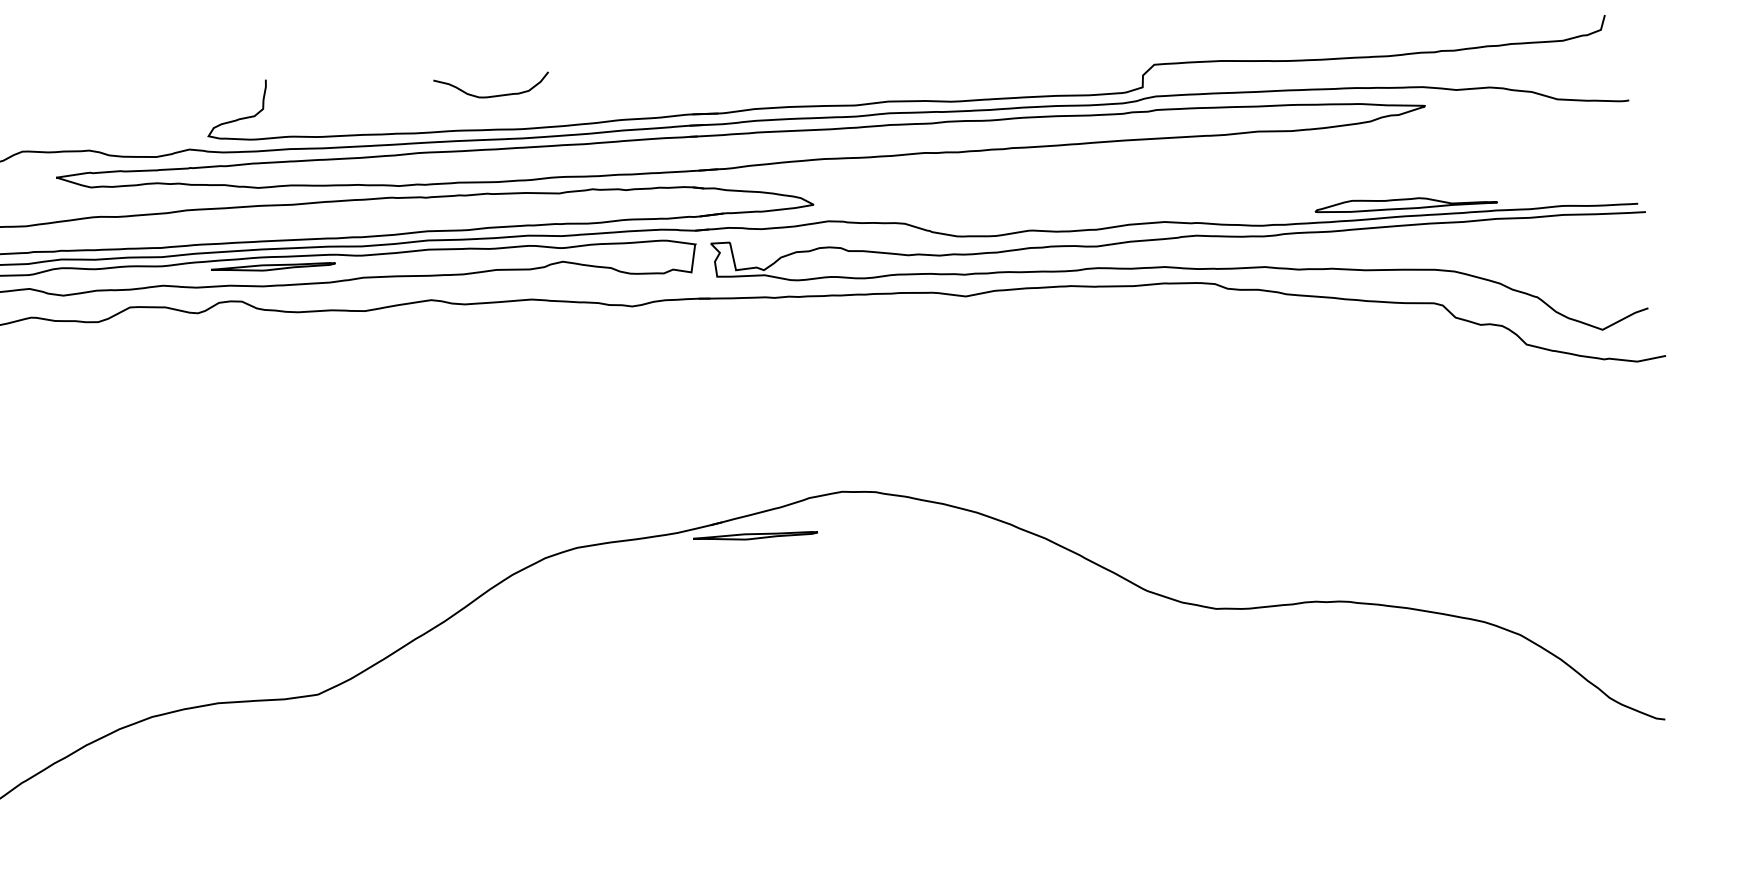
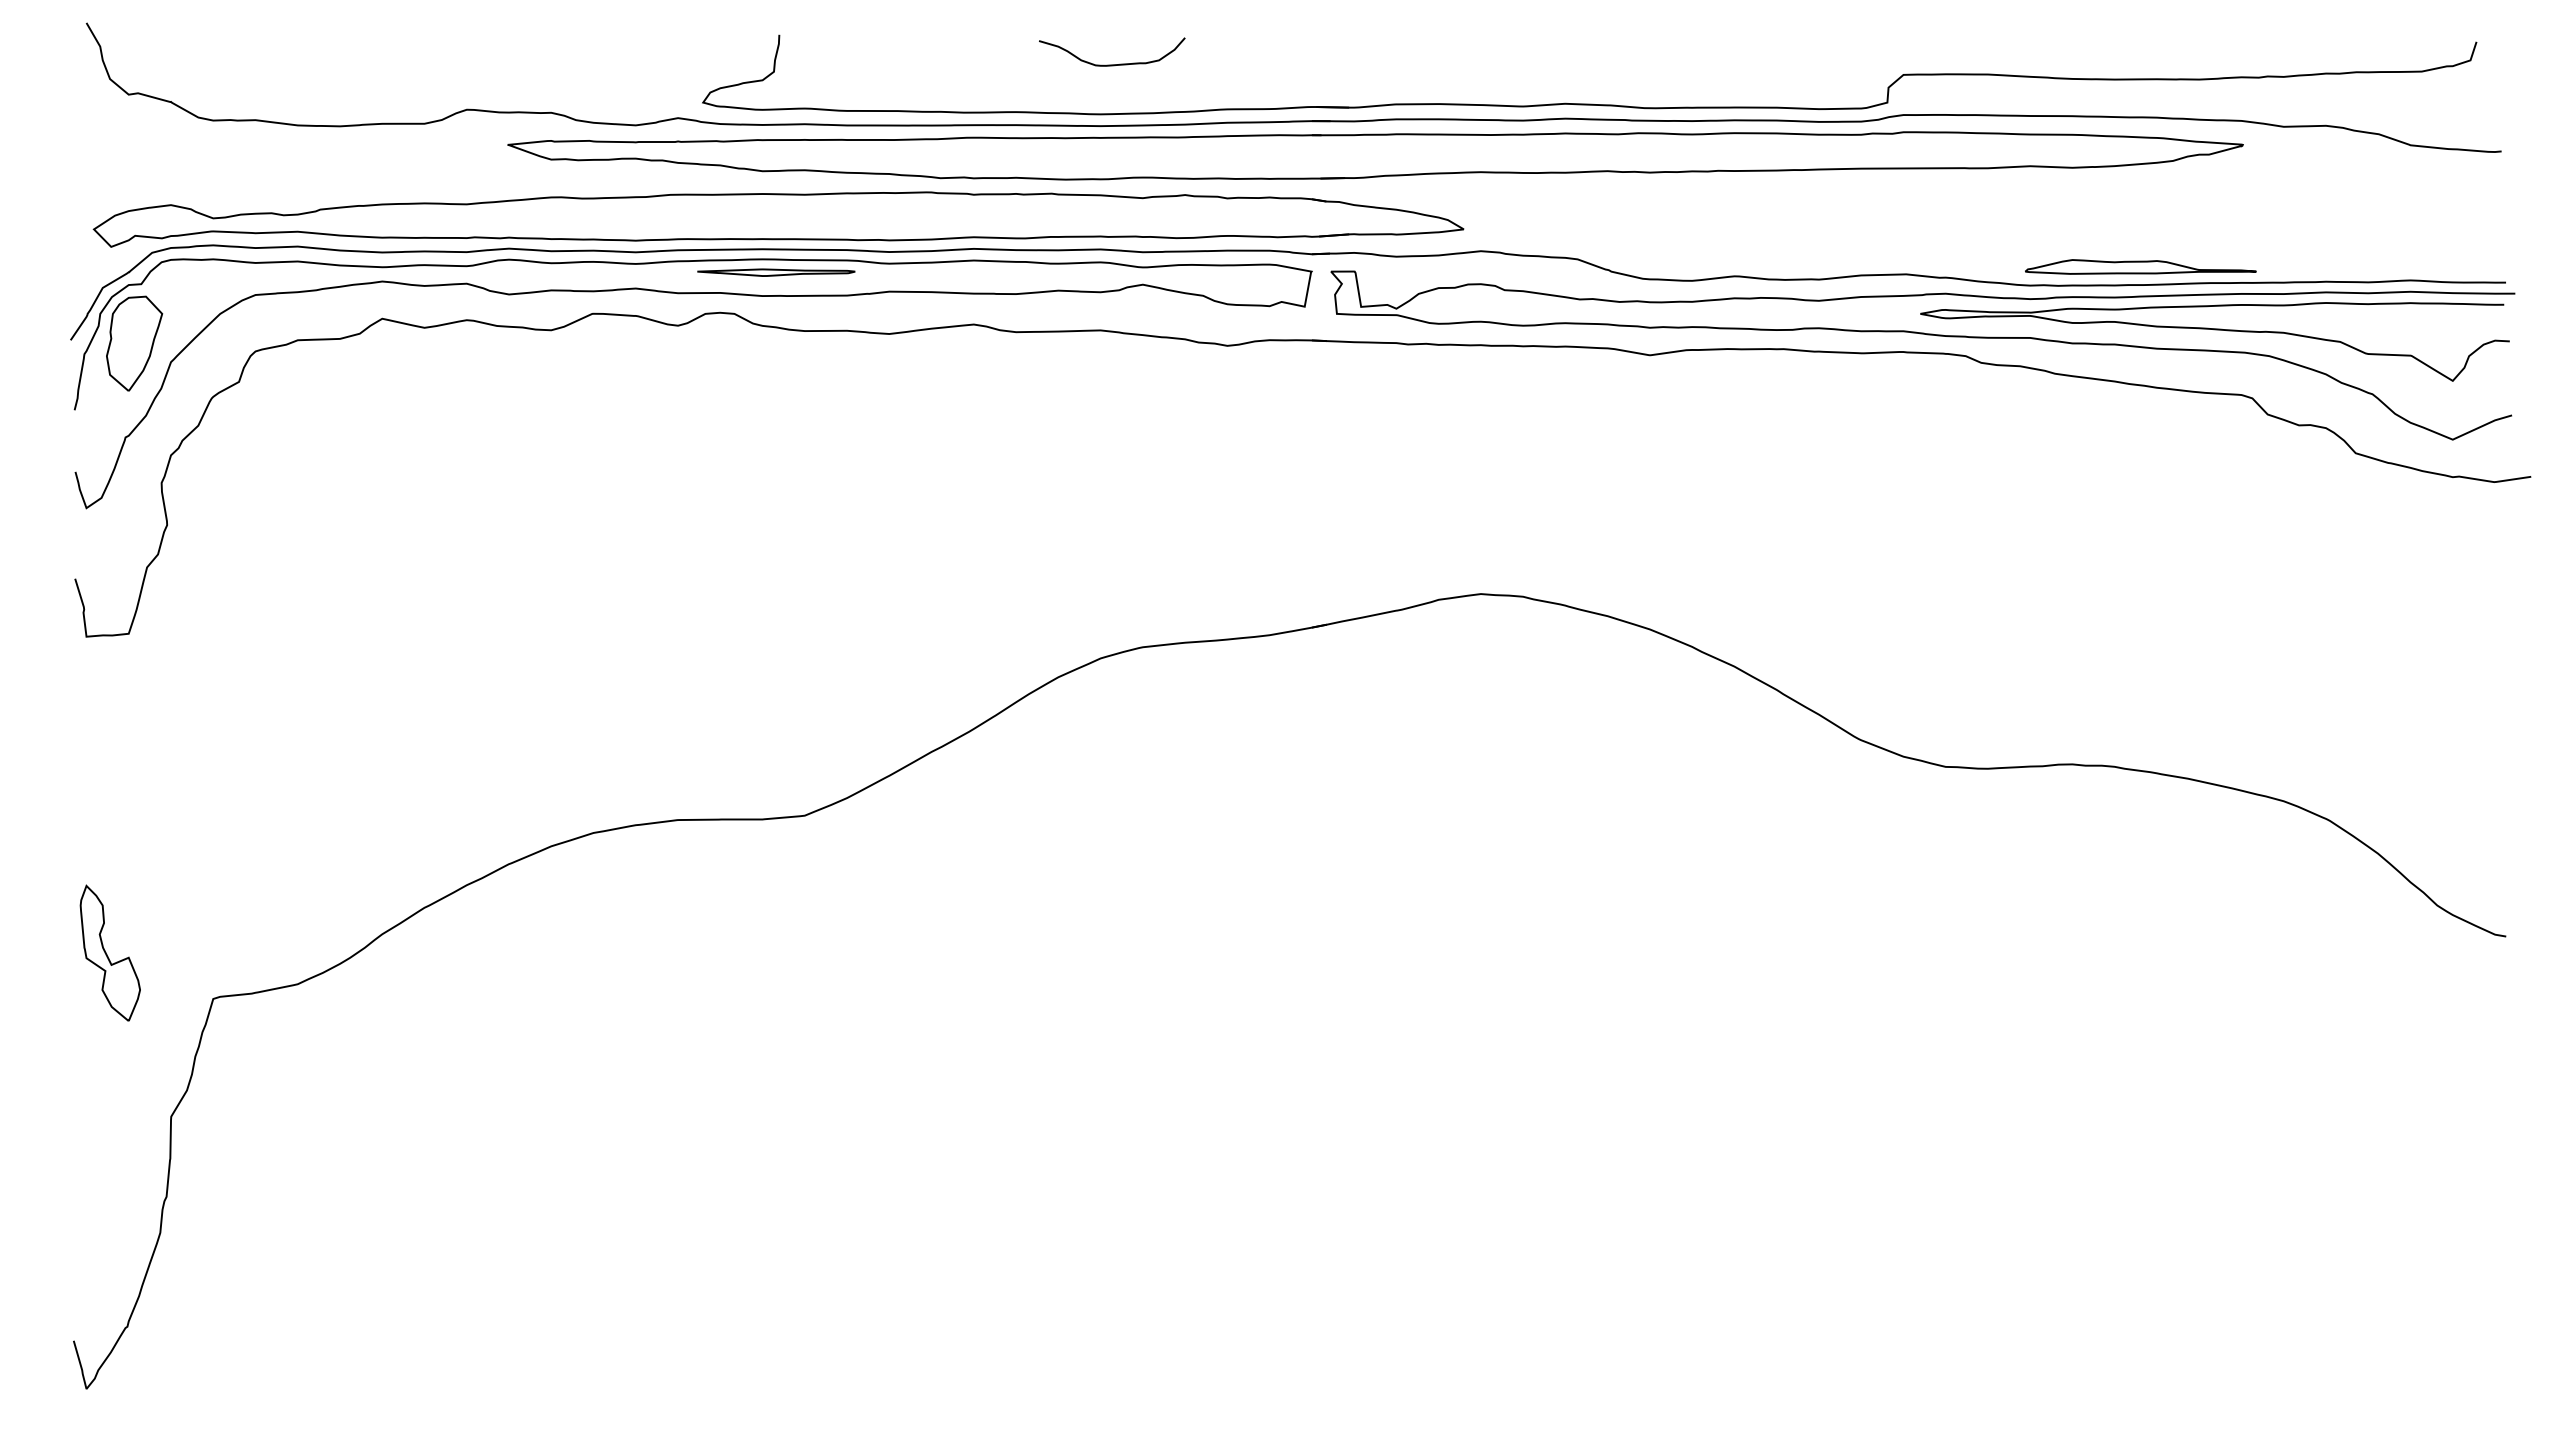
curve: (492, 96) -> (1112, 64), moved
part: (1405, 203) -> (2140, 266), moved
curve: (1410, 253) -> (2214, 330), added
part: (755, 536) -> (1368, 644), removed

